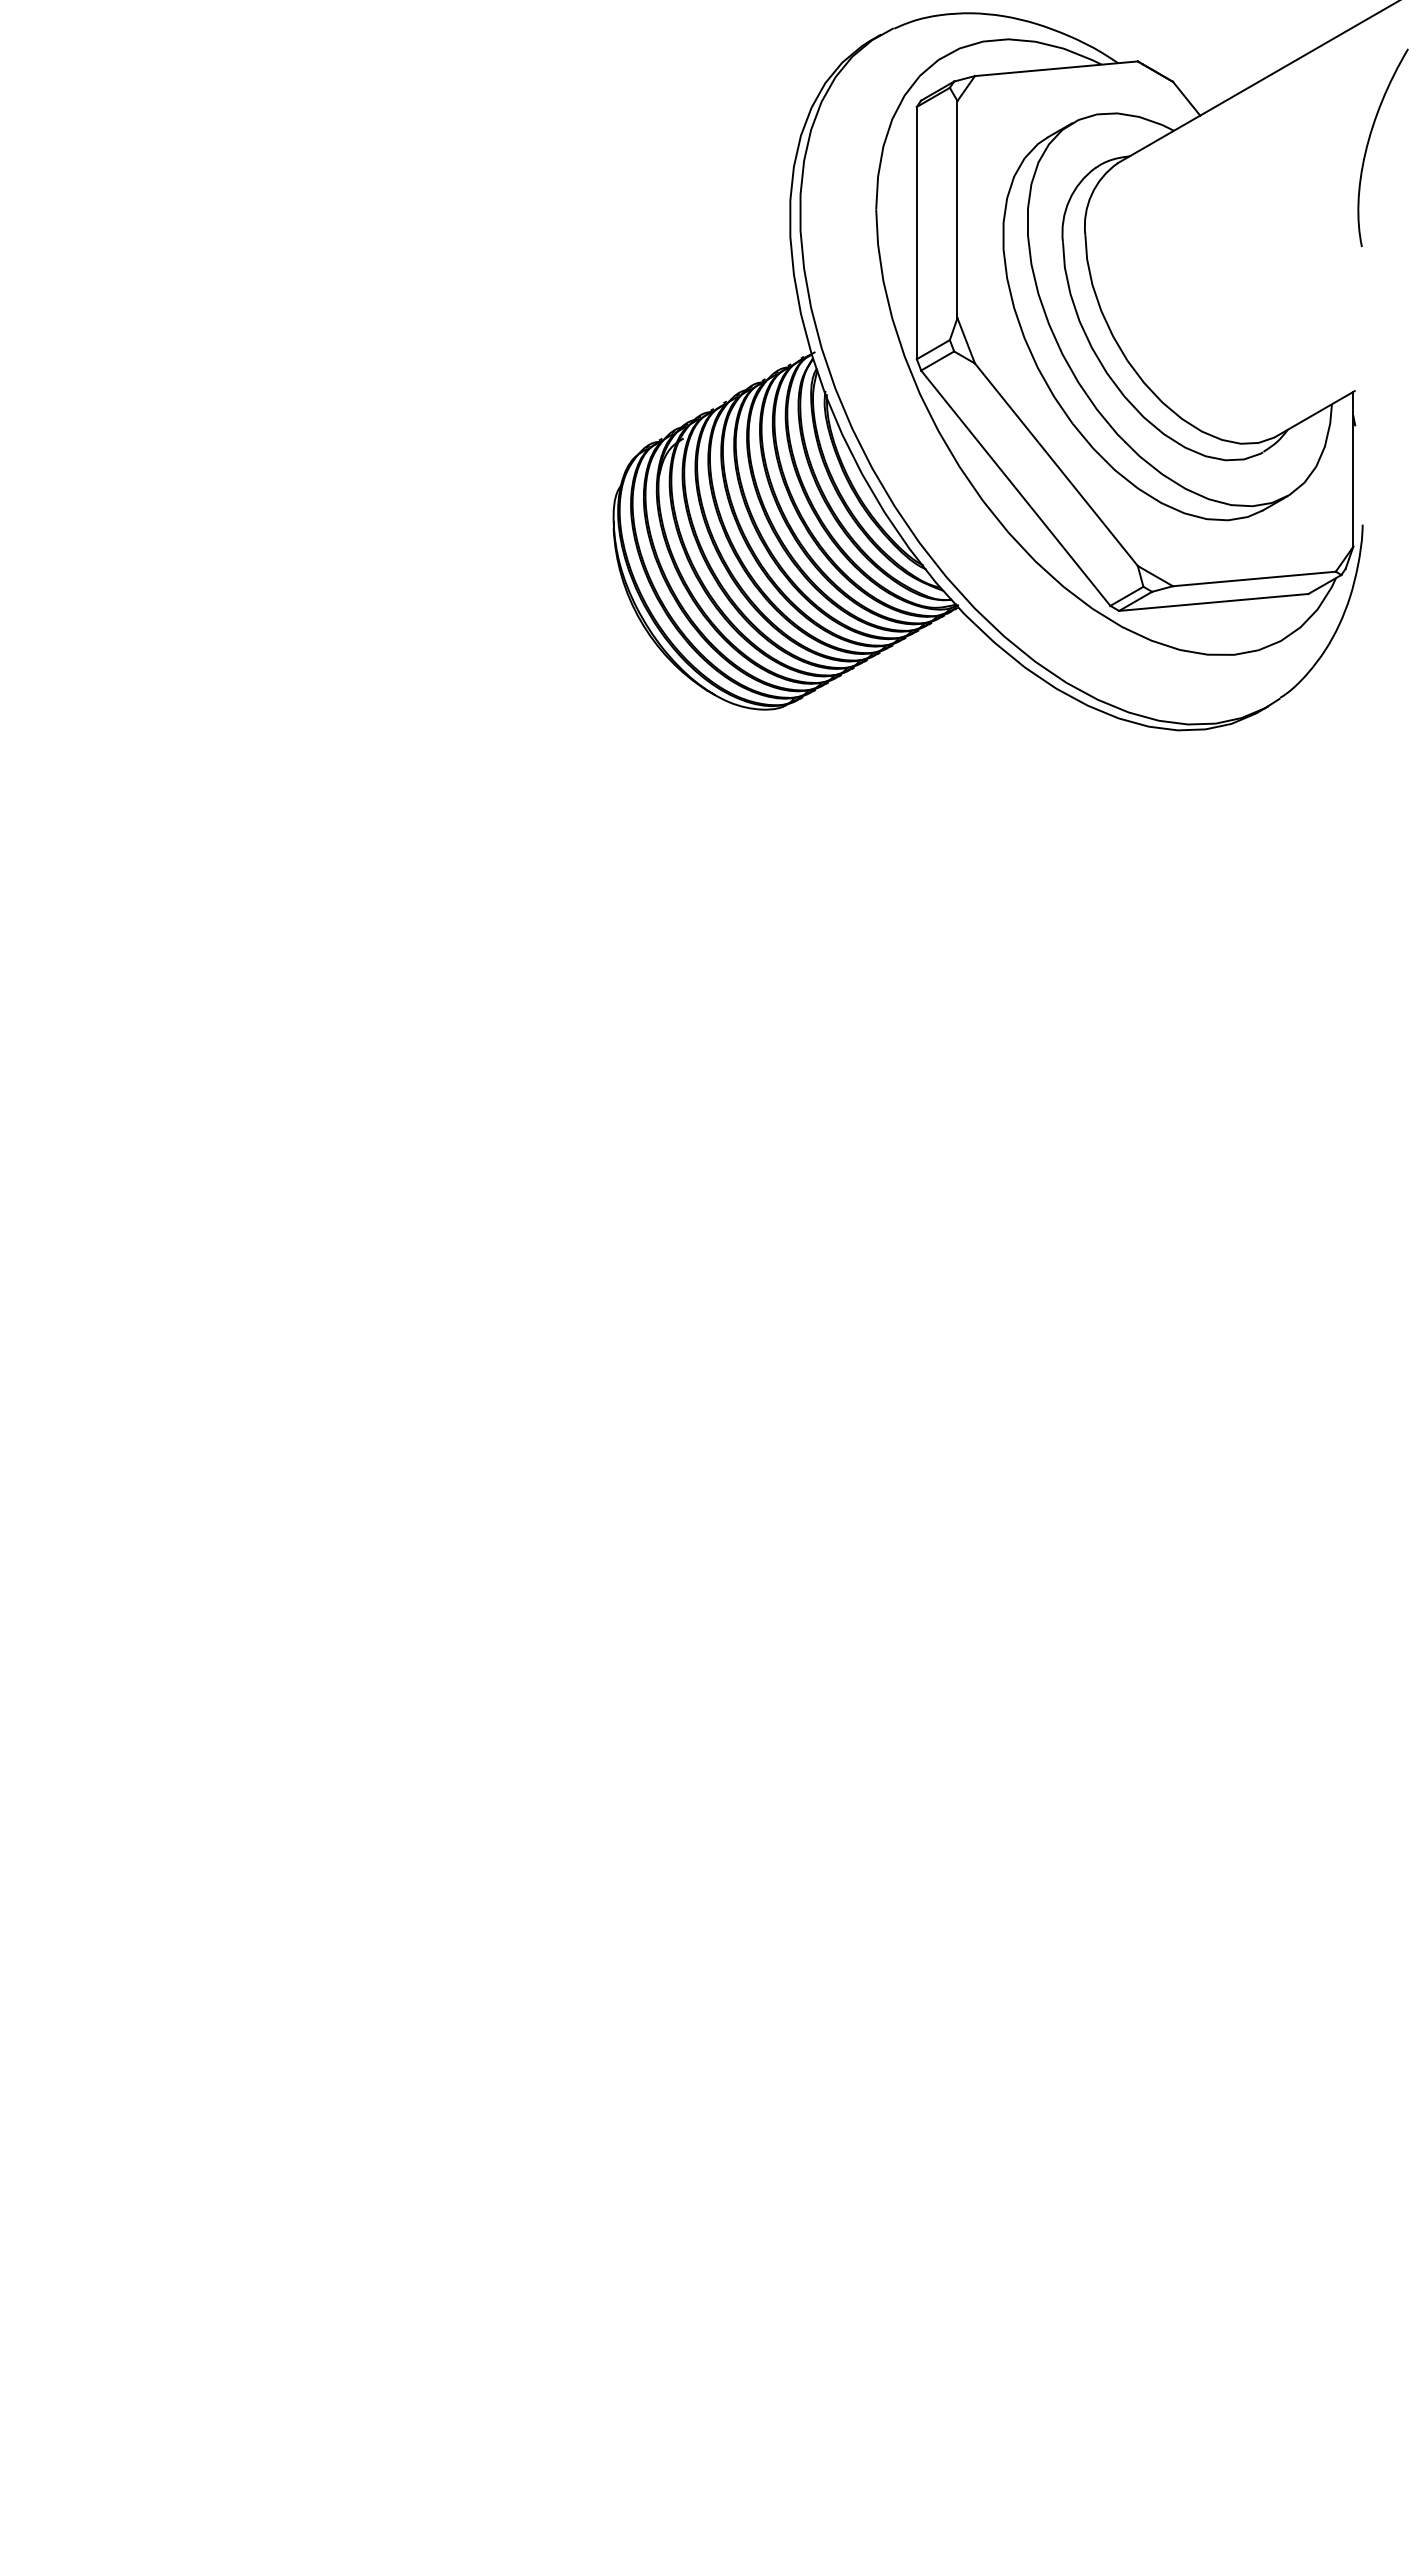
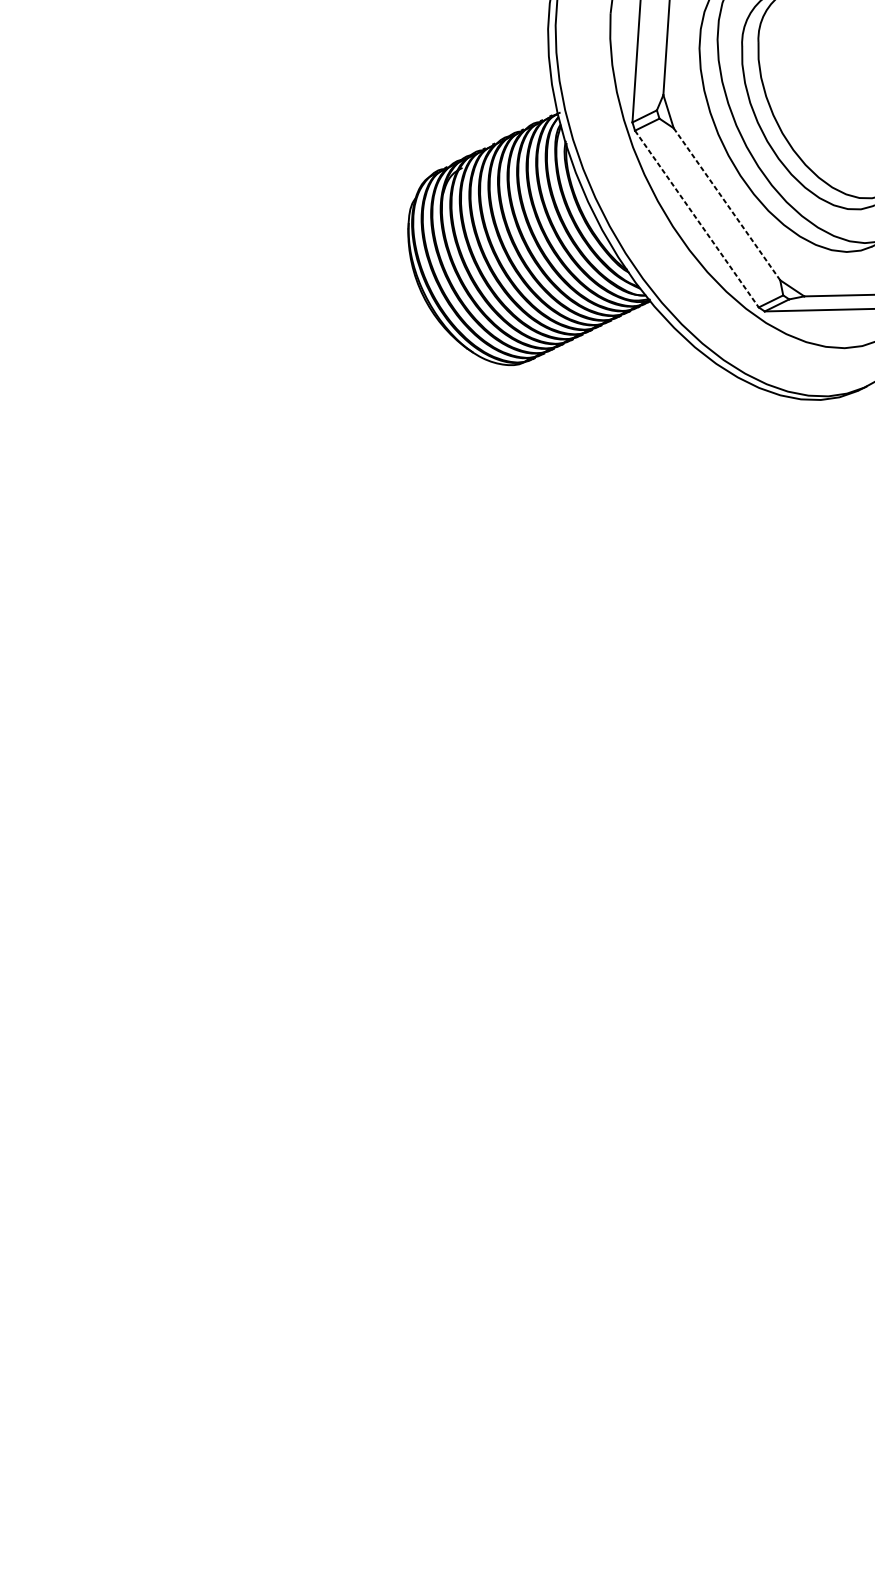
line: (1056, 464) -> (727, 204), solid -> dashed
line: (1015, 488) -> (696, 219), solid -> dashed

